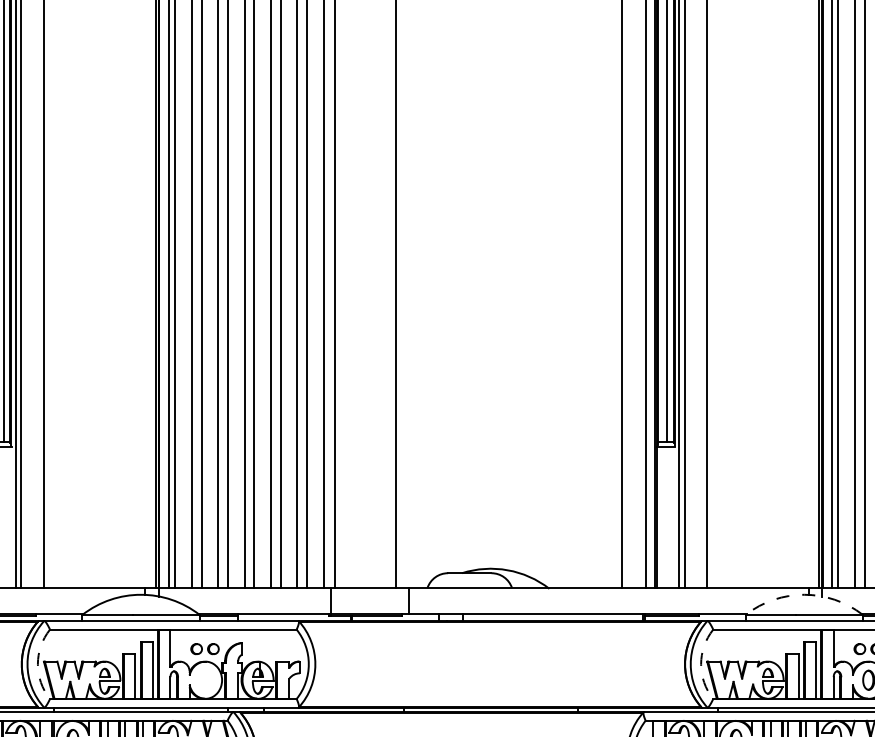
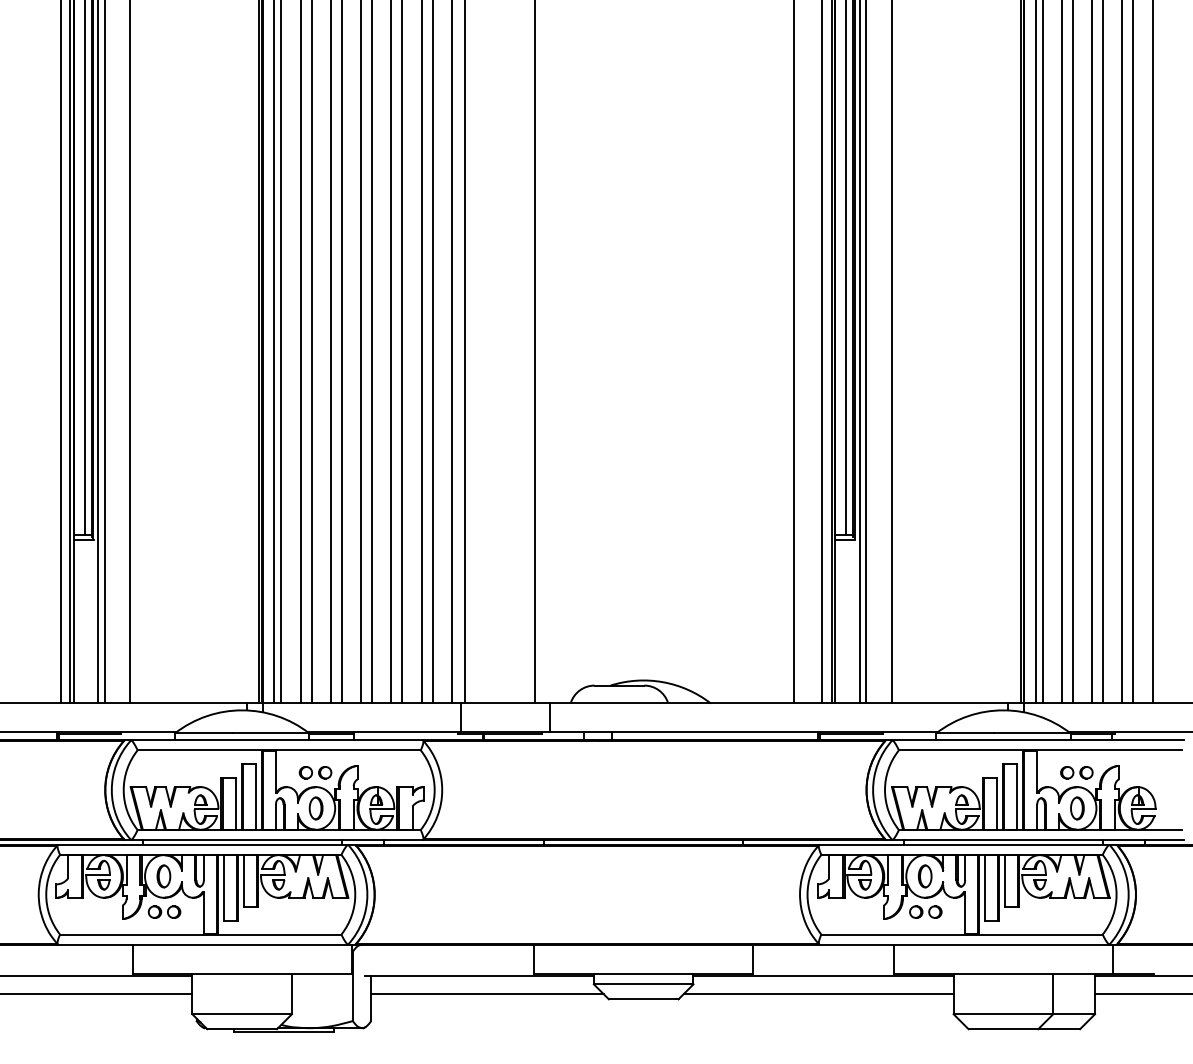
arc: (804, 594) -> (1003, 710), dashed -> solid
arc: (37, 664) -> (123, 790), dashed -> solid
arc: (701, 664) -> (885, 790), dashed -> solid
part: (204, 680) -> (315, 808), added

